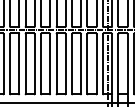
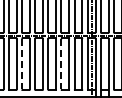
line: (26, 64) -> (22, 64), solid -> dashed
line: (72, 64) -> (61, 64), solid -> dashed

